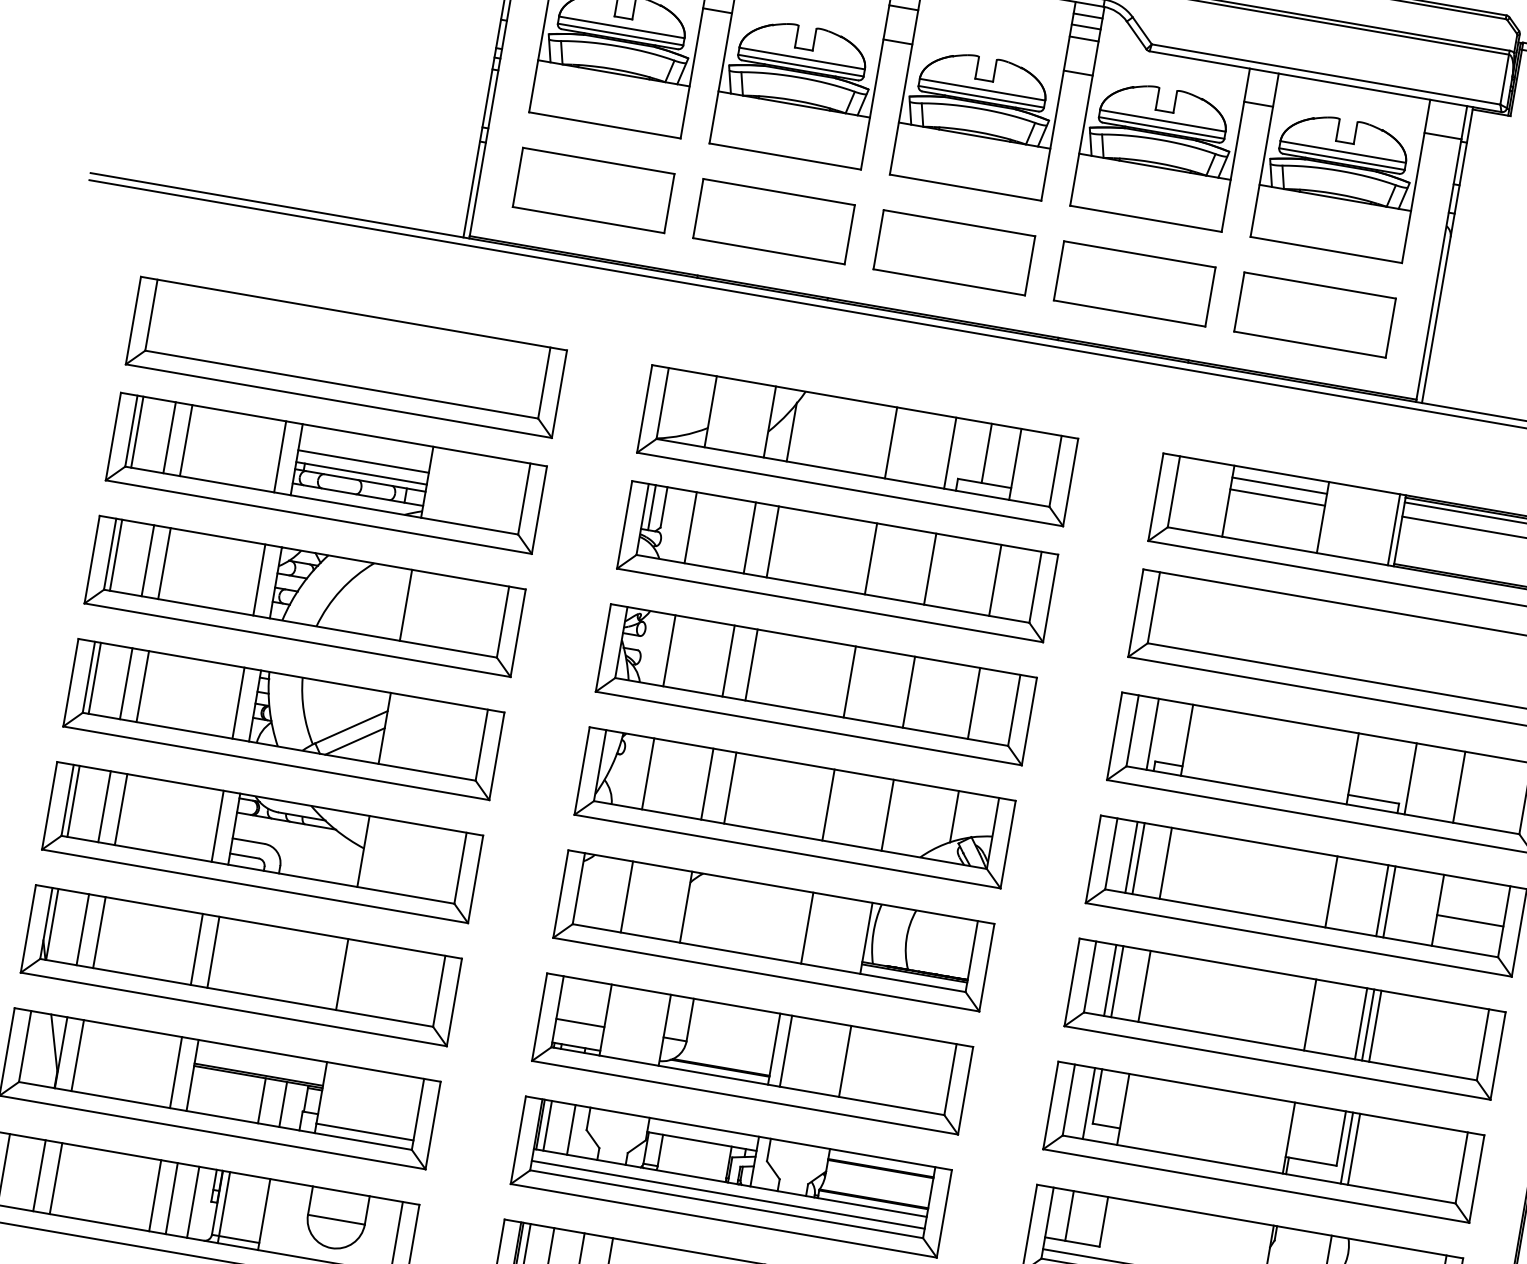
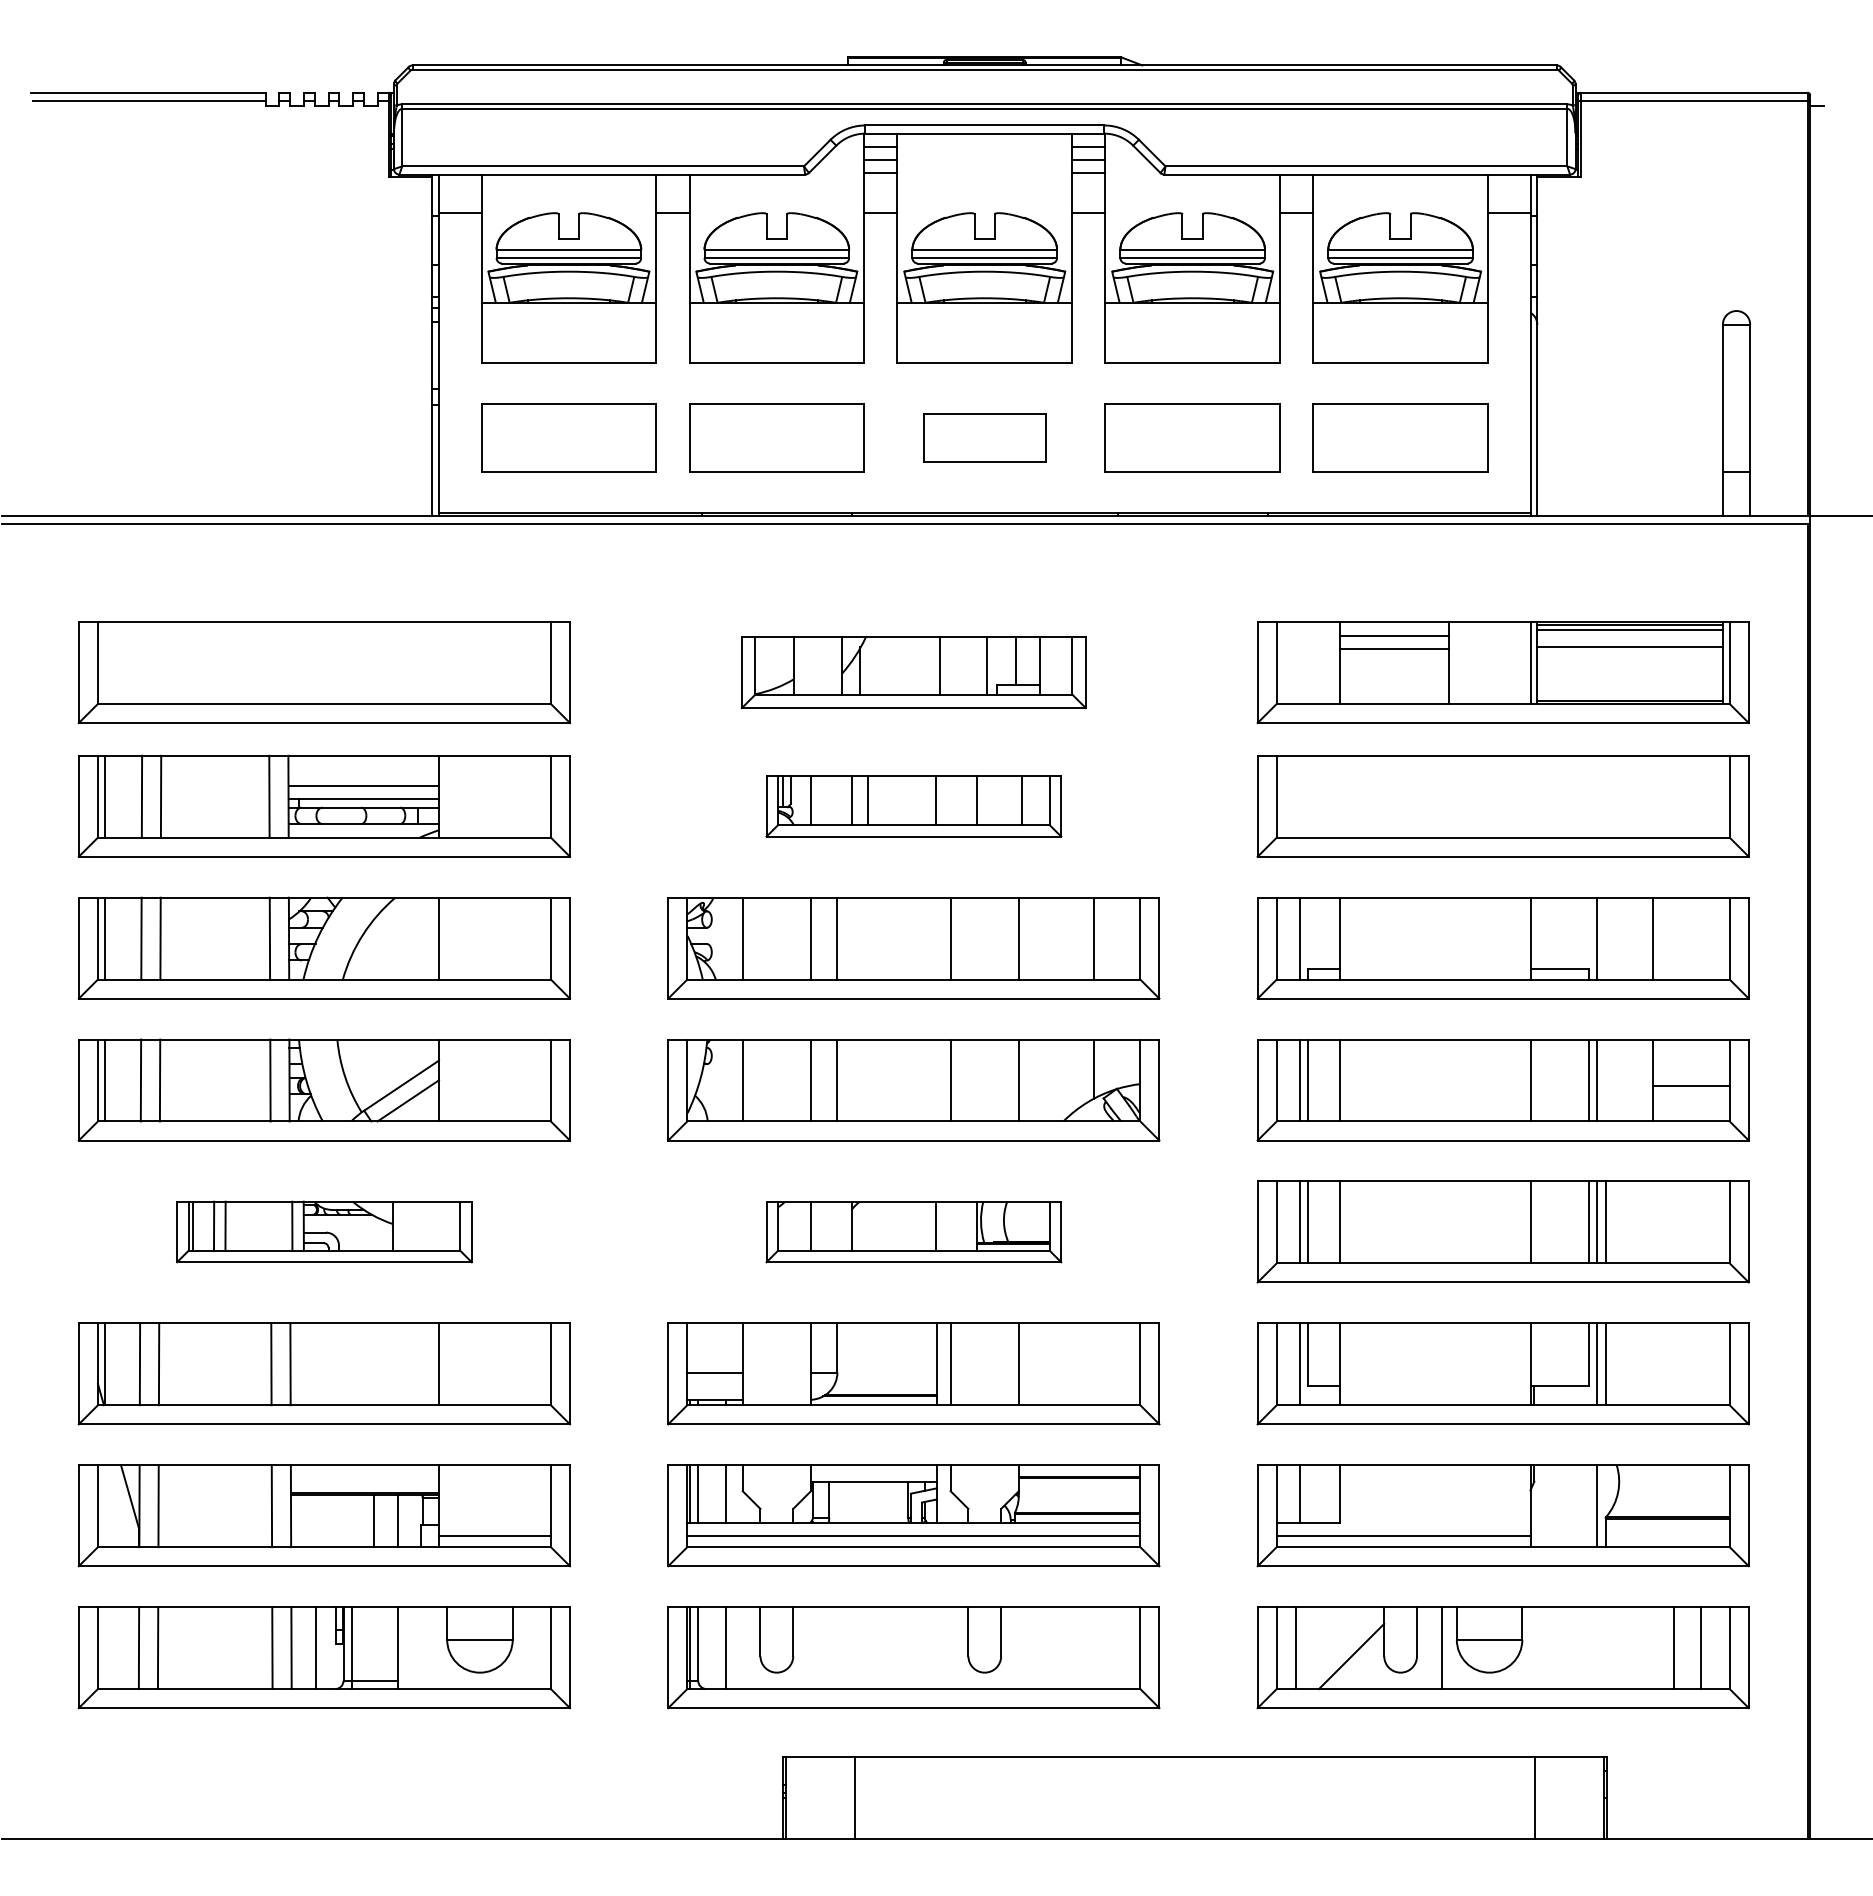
part: (954, 252) -> (984, 437), size x0.7
part: (857, 445) -> (913, 672), size x0.7
part: (837, 561) -> (913, 806), size x0.6
part: (262, 842) -> (324, 1231), size x0.6
part: (773, 930) -> (913, 1231), size x0.6

